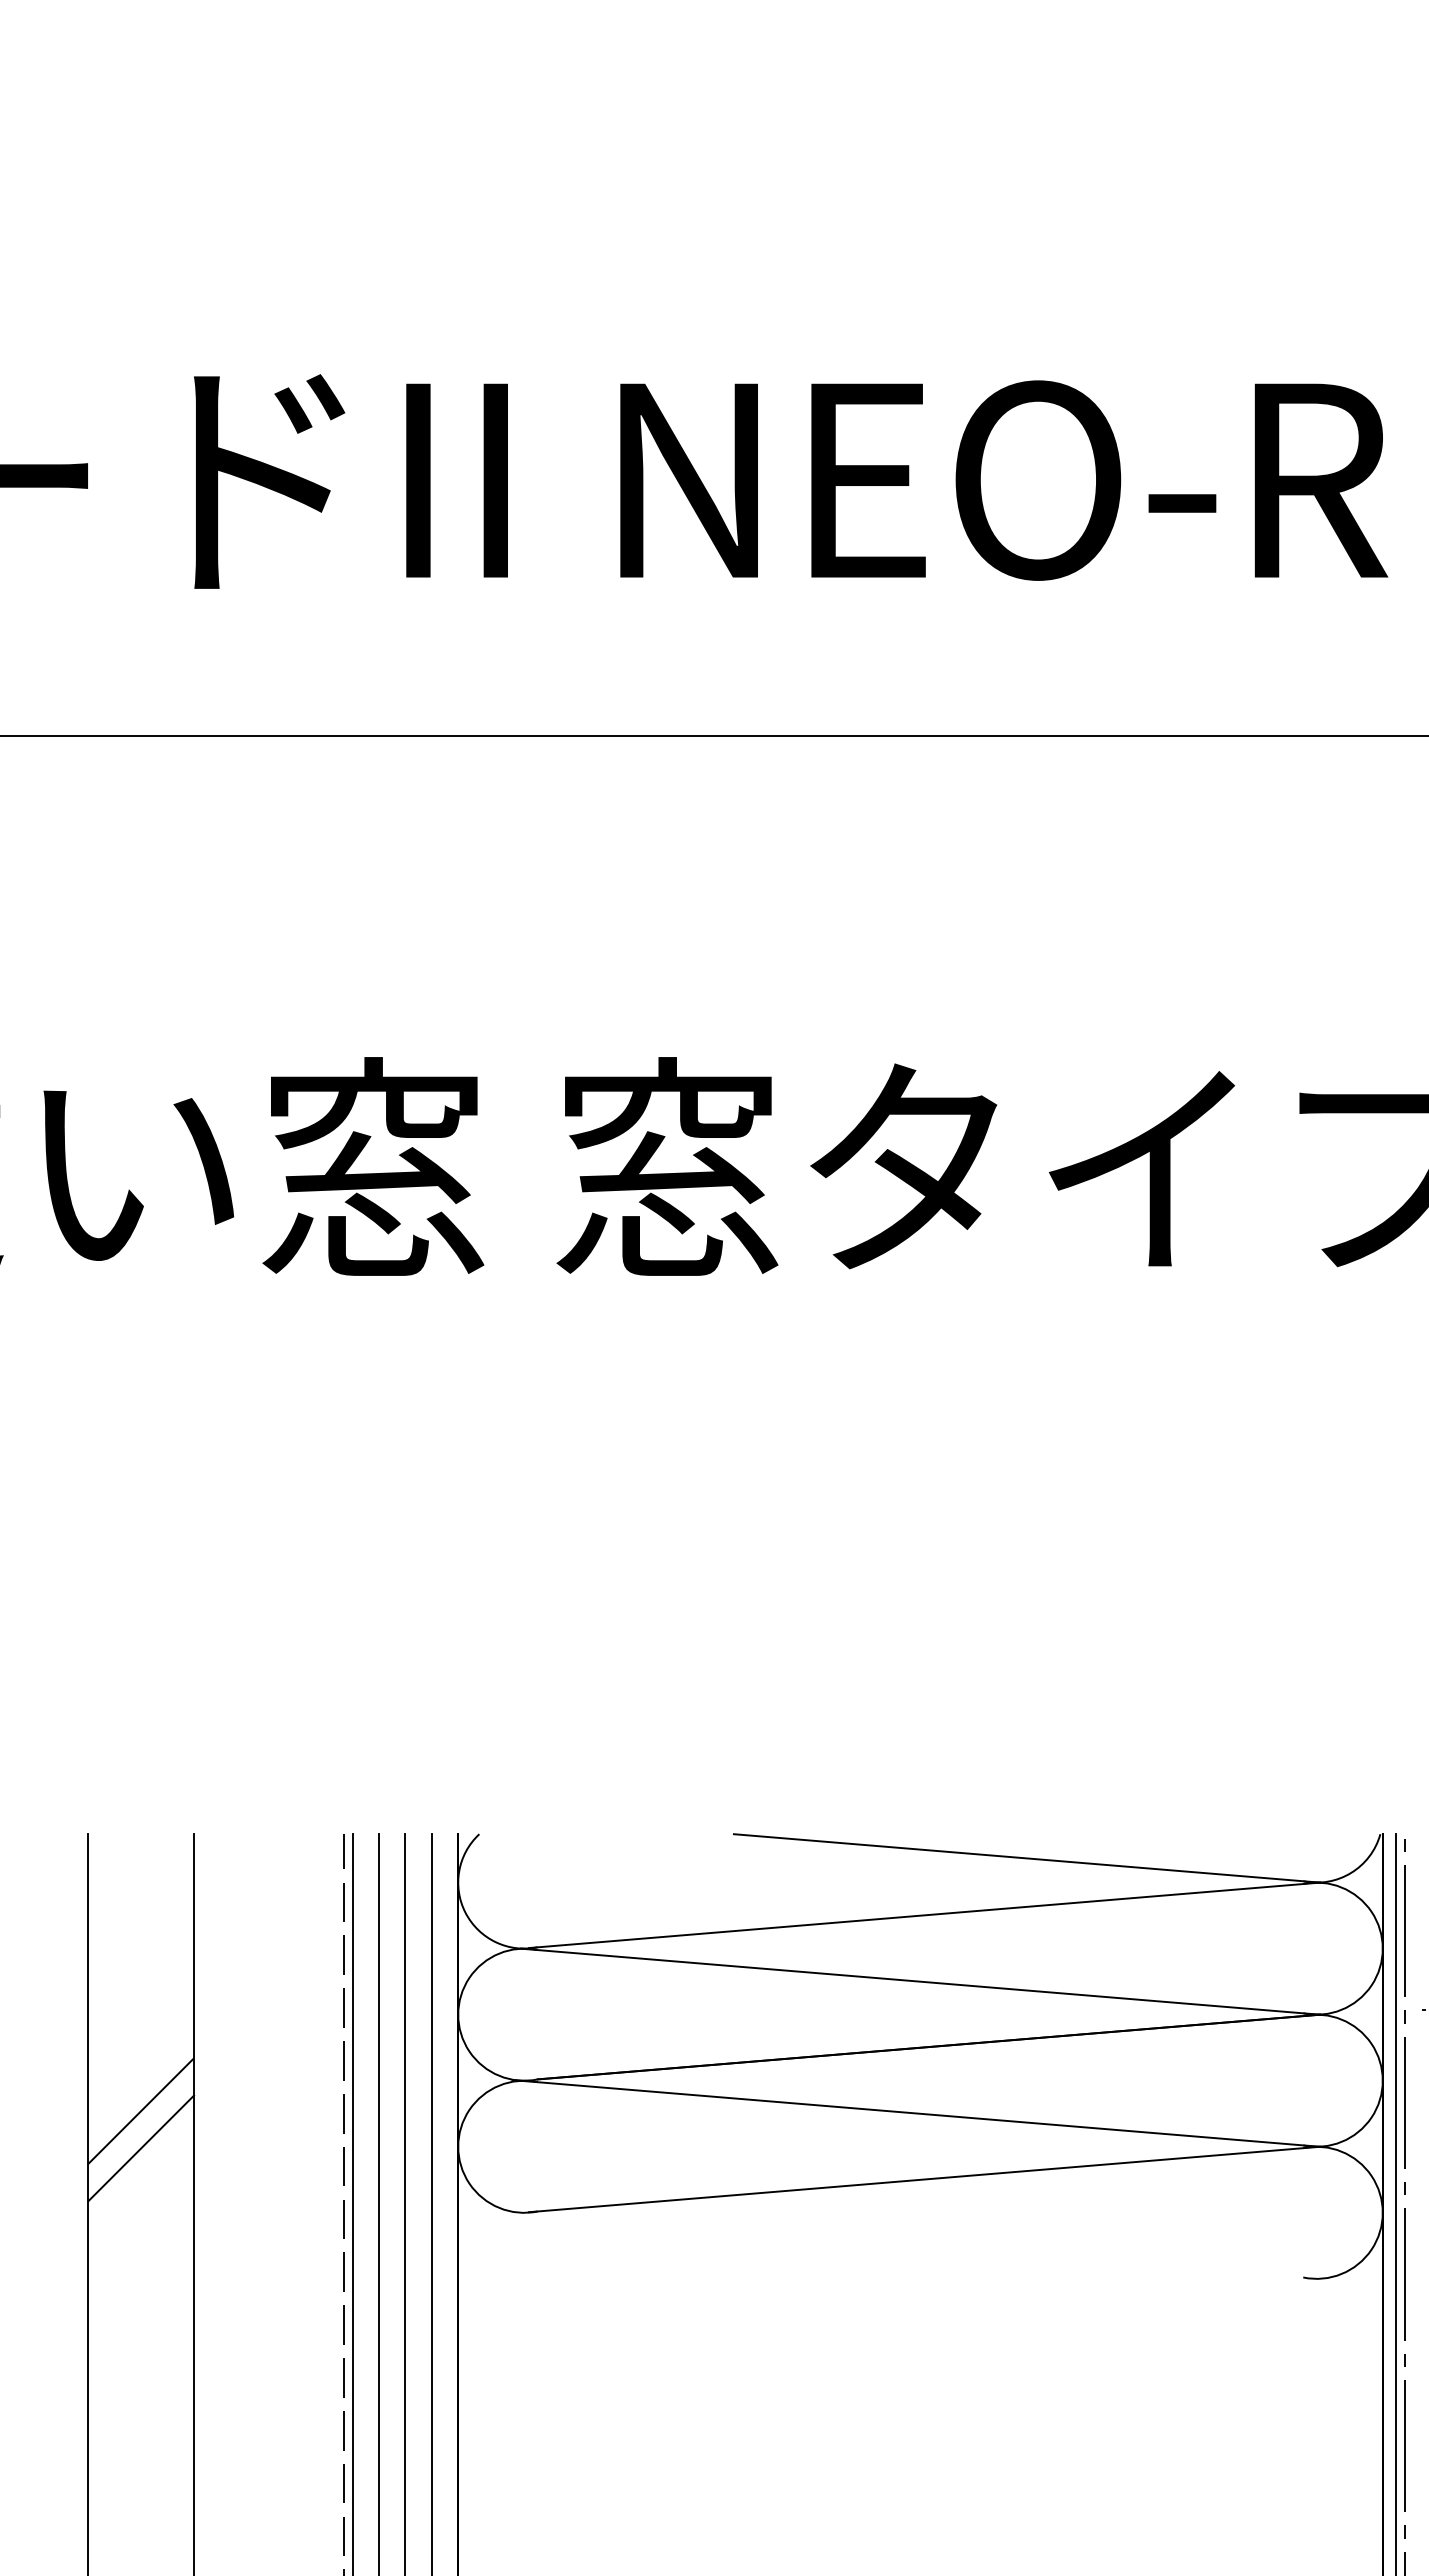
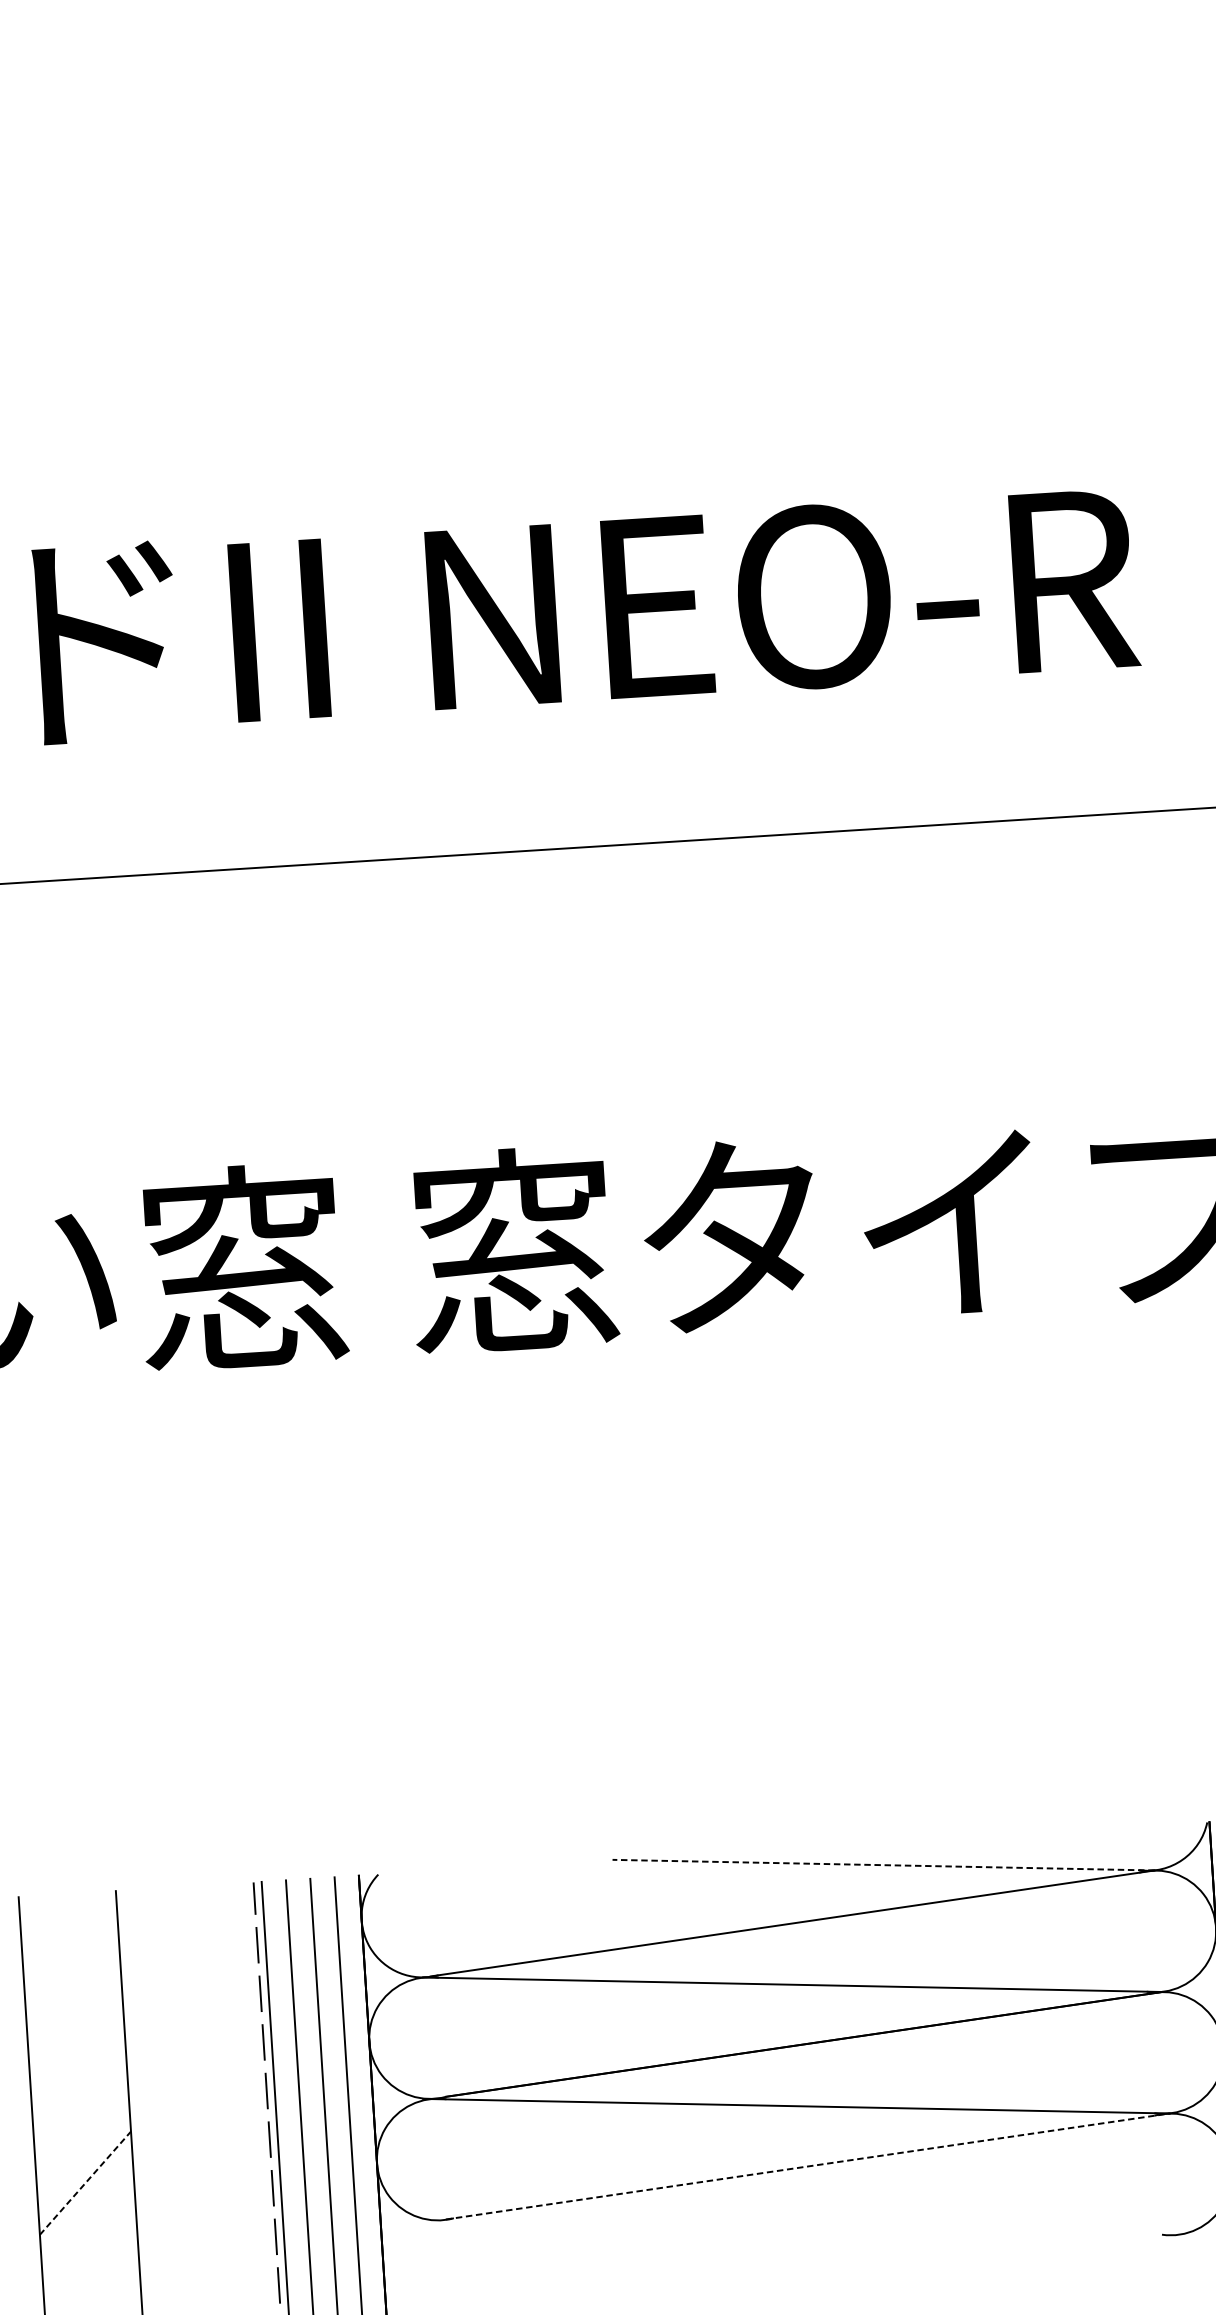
line: (1026, 1858) -> (883, 1865), solid -> dashed
line: (140, 2111) -> (82, 2149), removed
line: (141, 2148) -> (85, 2183), solid -> dashed
line: (924, 2179) -> (807, 2166), solid -> dashed

